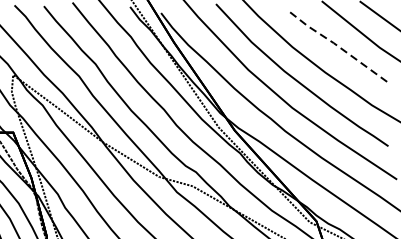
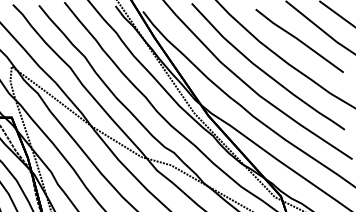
line: (336, 44) -> (298, 39), dashed -> solid

